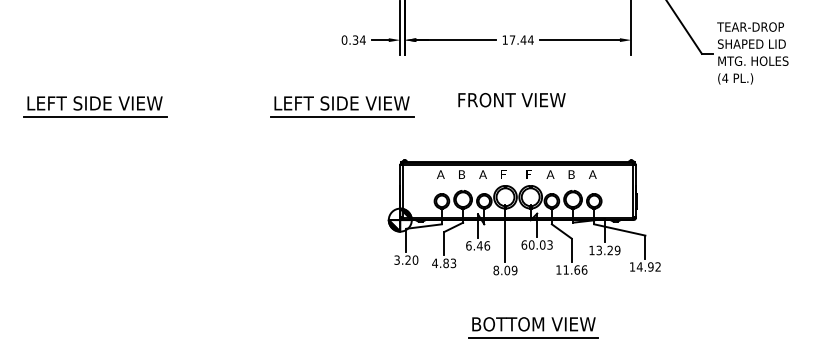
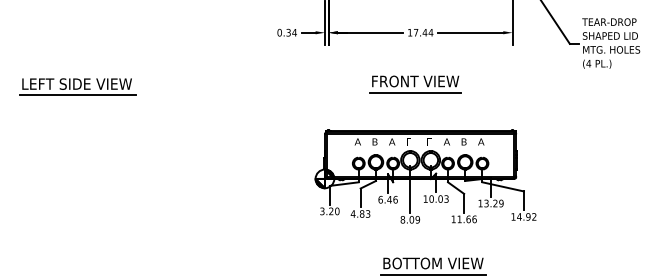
part: (342, 106) -> (278, 86), removed
line: (511, 114) -> (415, 93), added
text: (524, 244) -> (425, 198), 60.03 -> 10.03

